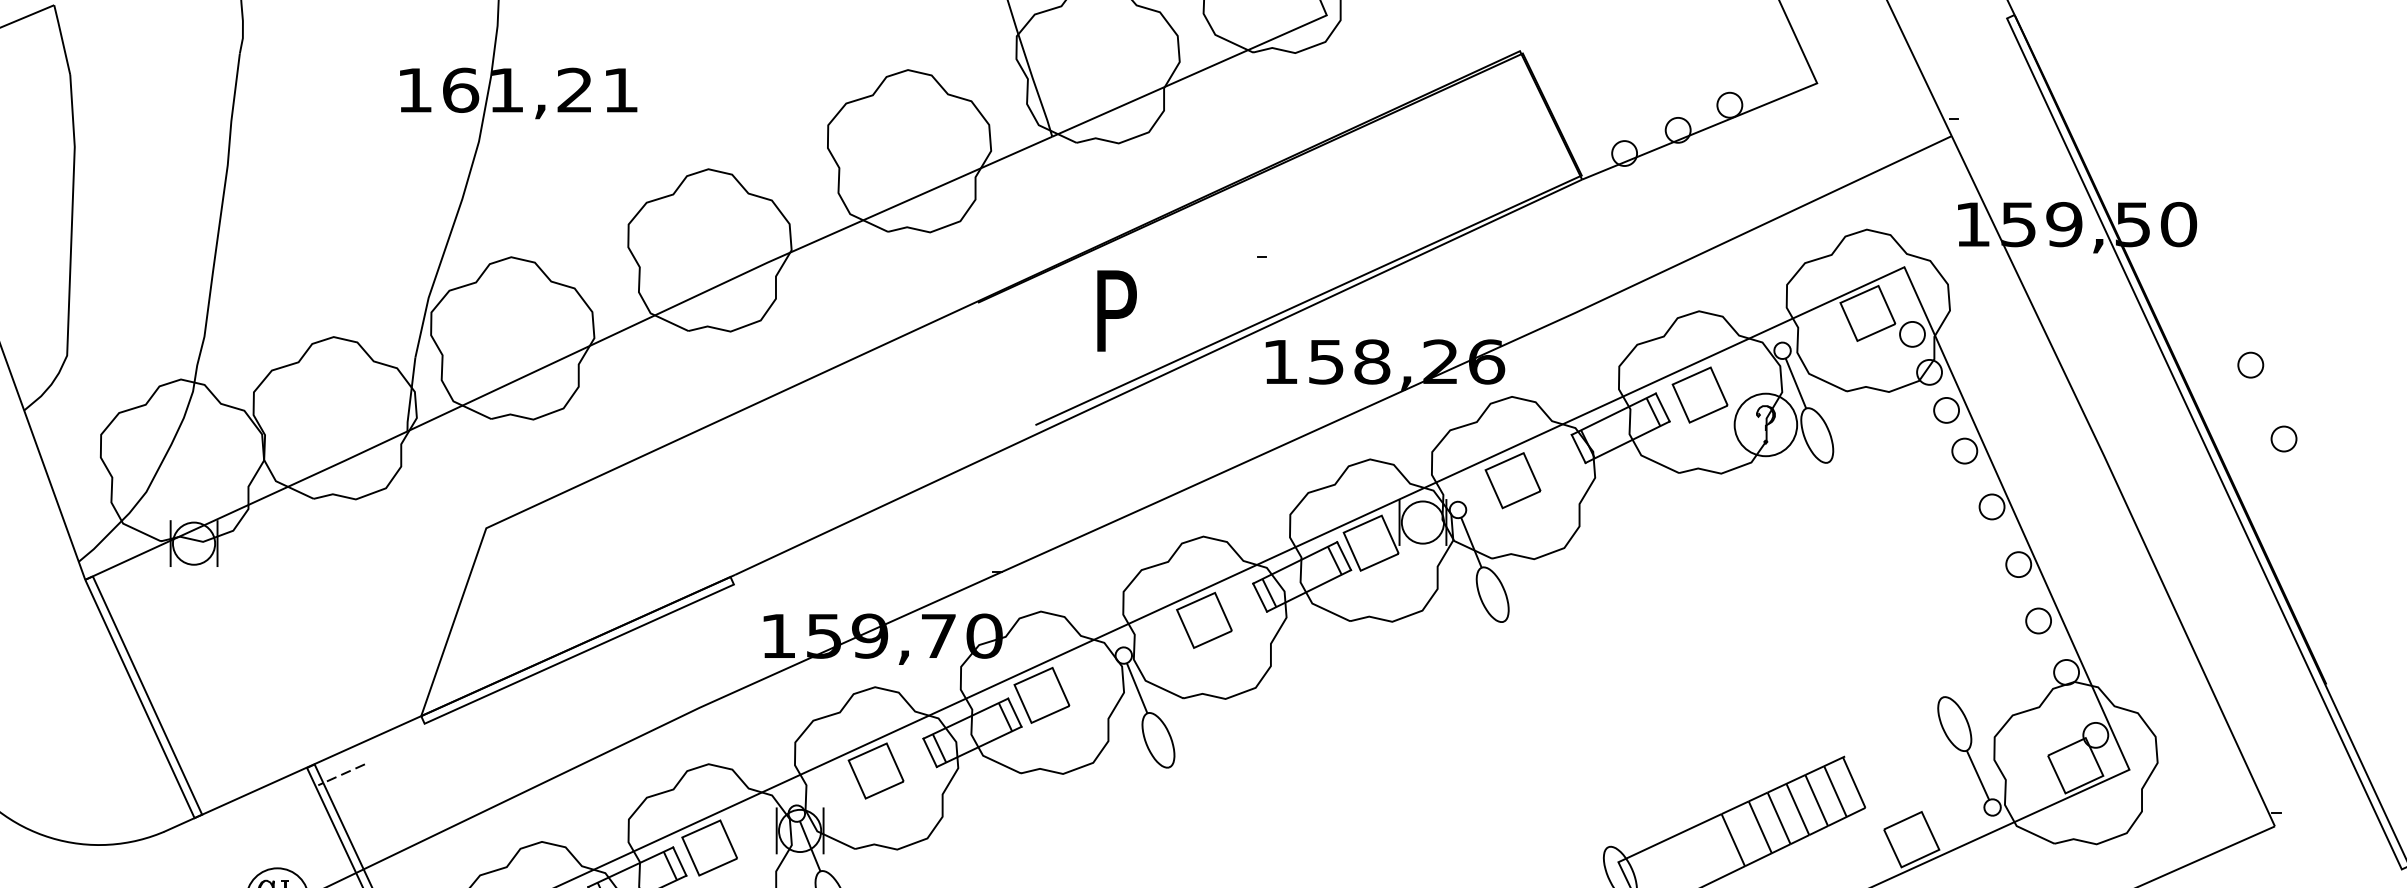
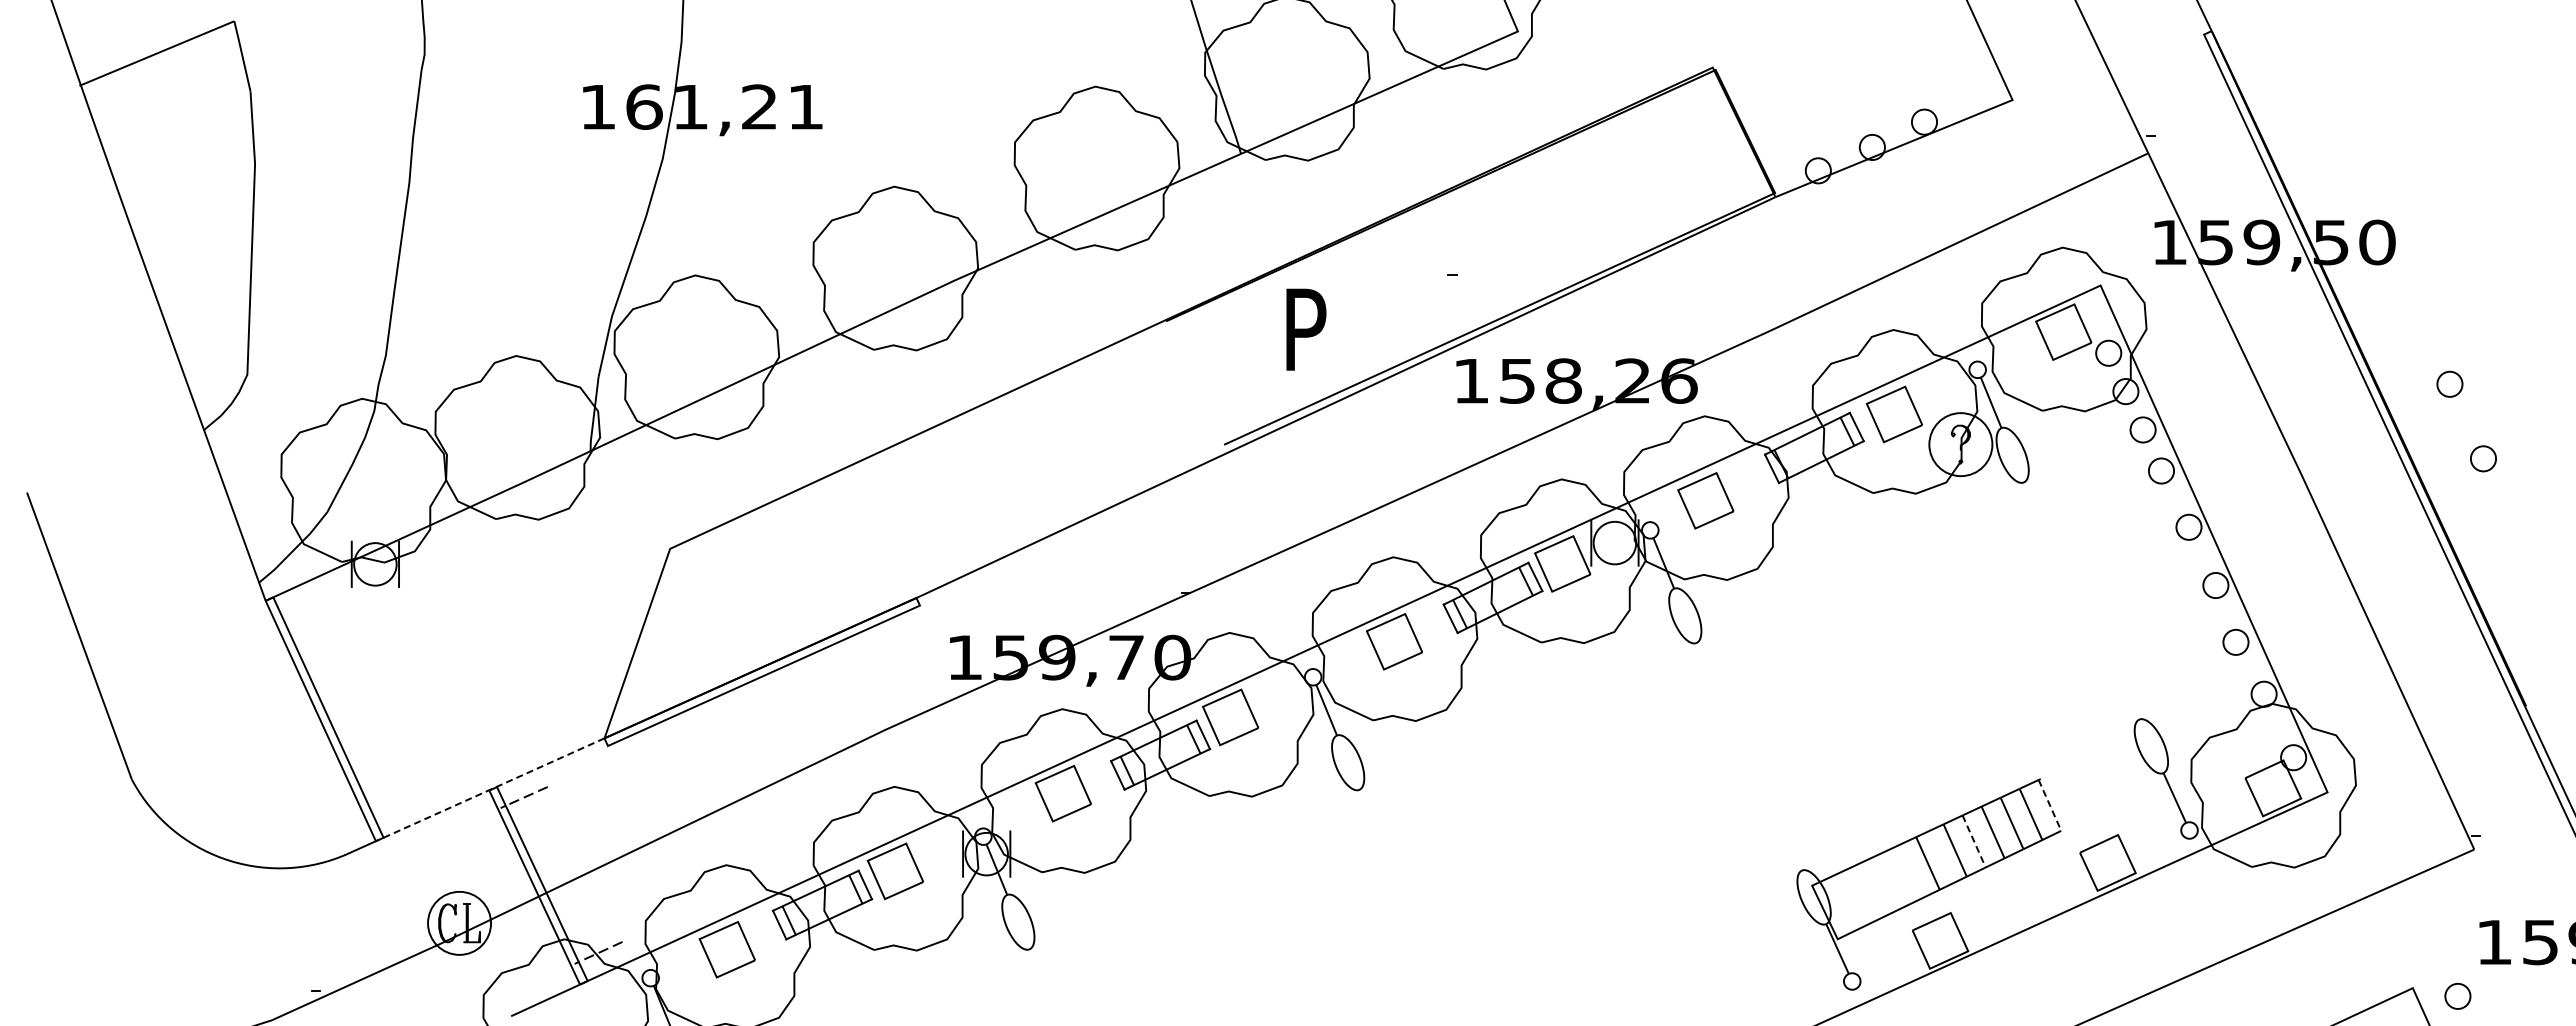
line: (309, 766) -> (491, 789), solid -> dashed
line: (1853, 782) -> (2049, 805), solid -> dashed
line: (1779, 818) -> (1974, 841), solid -> dashed

